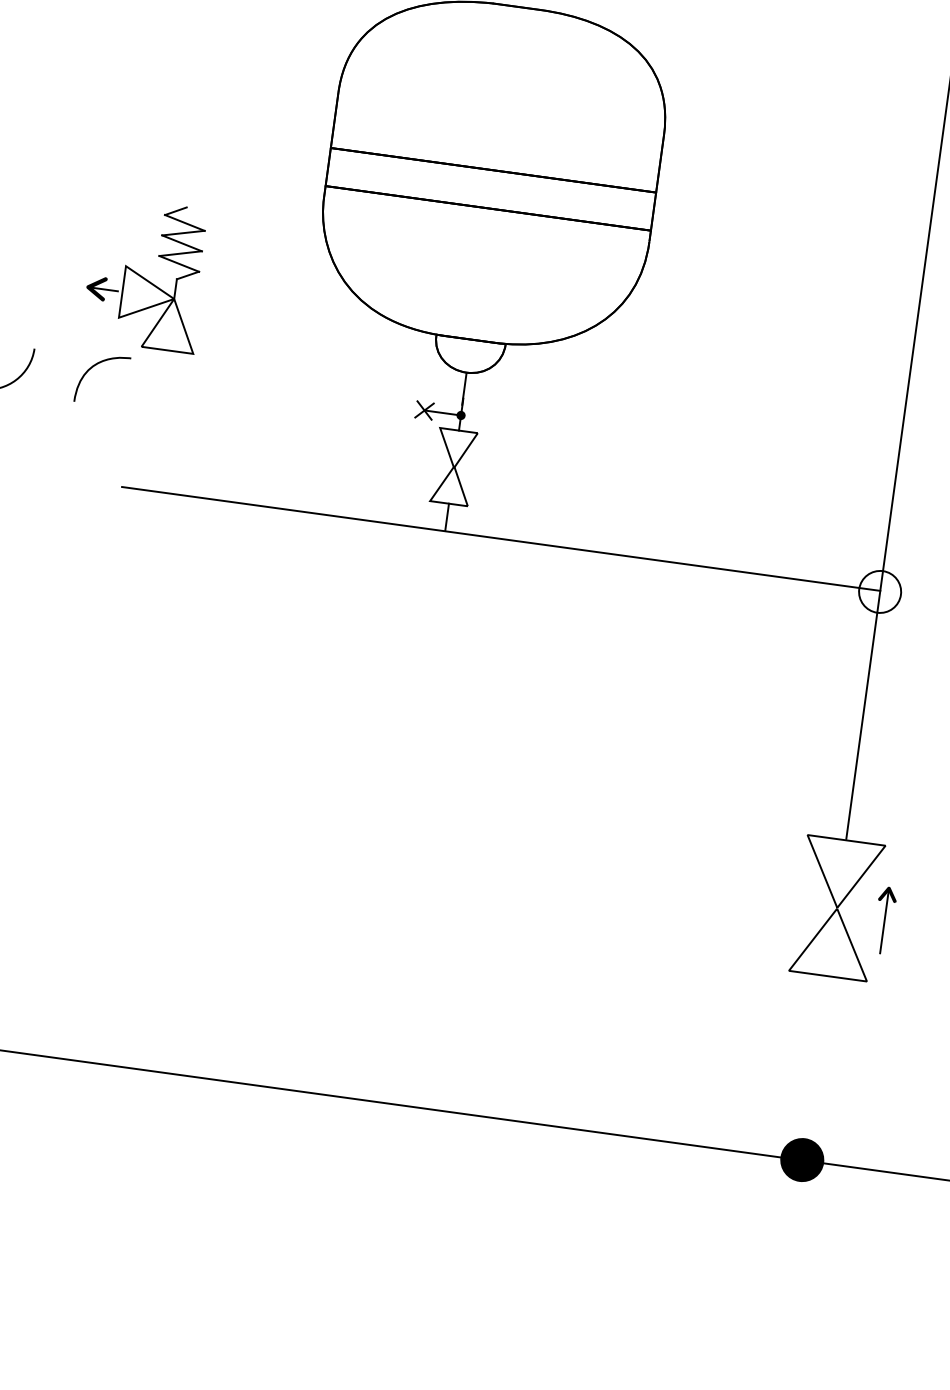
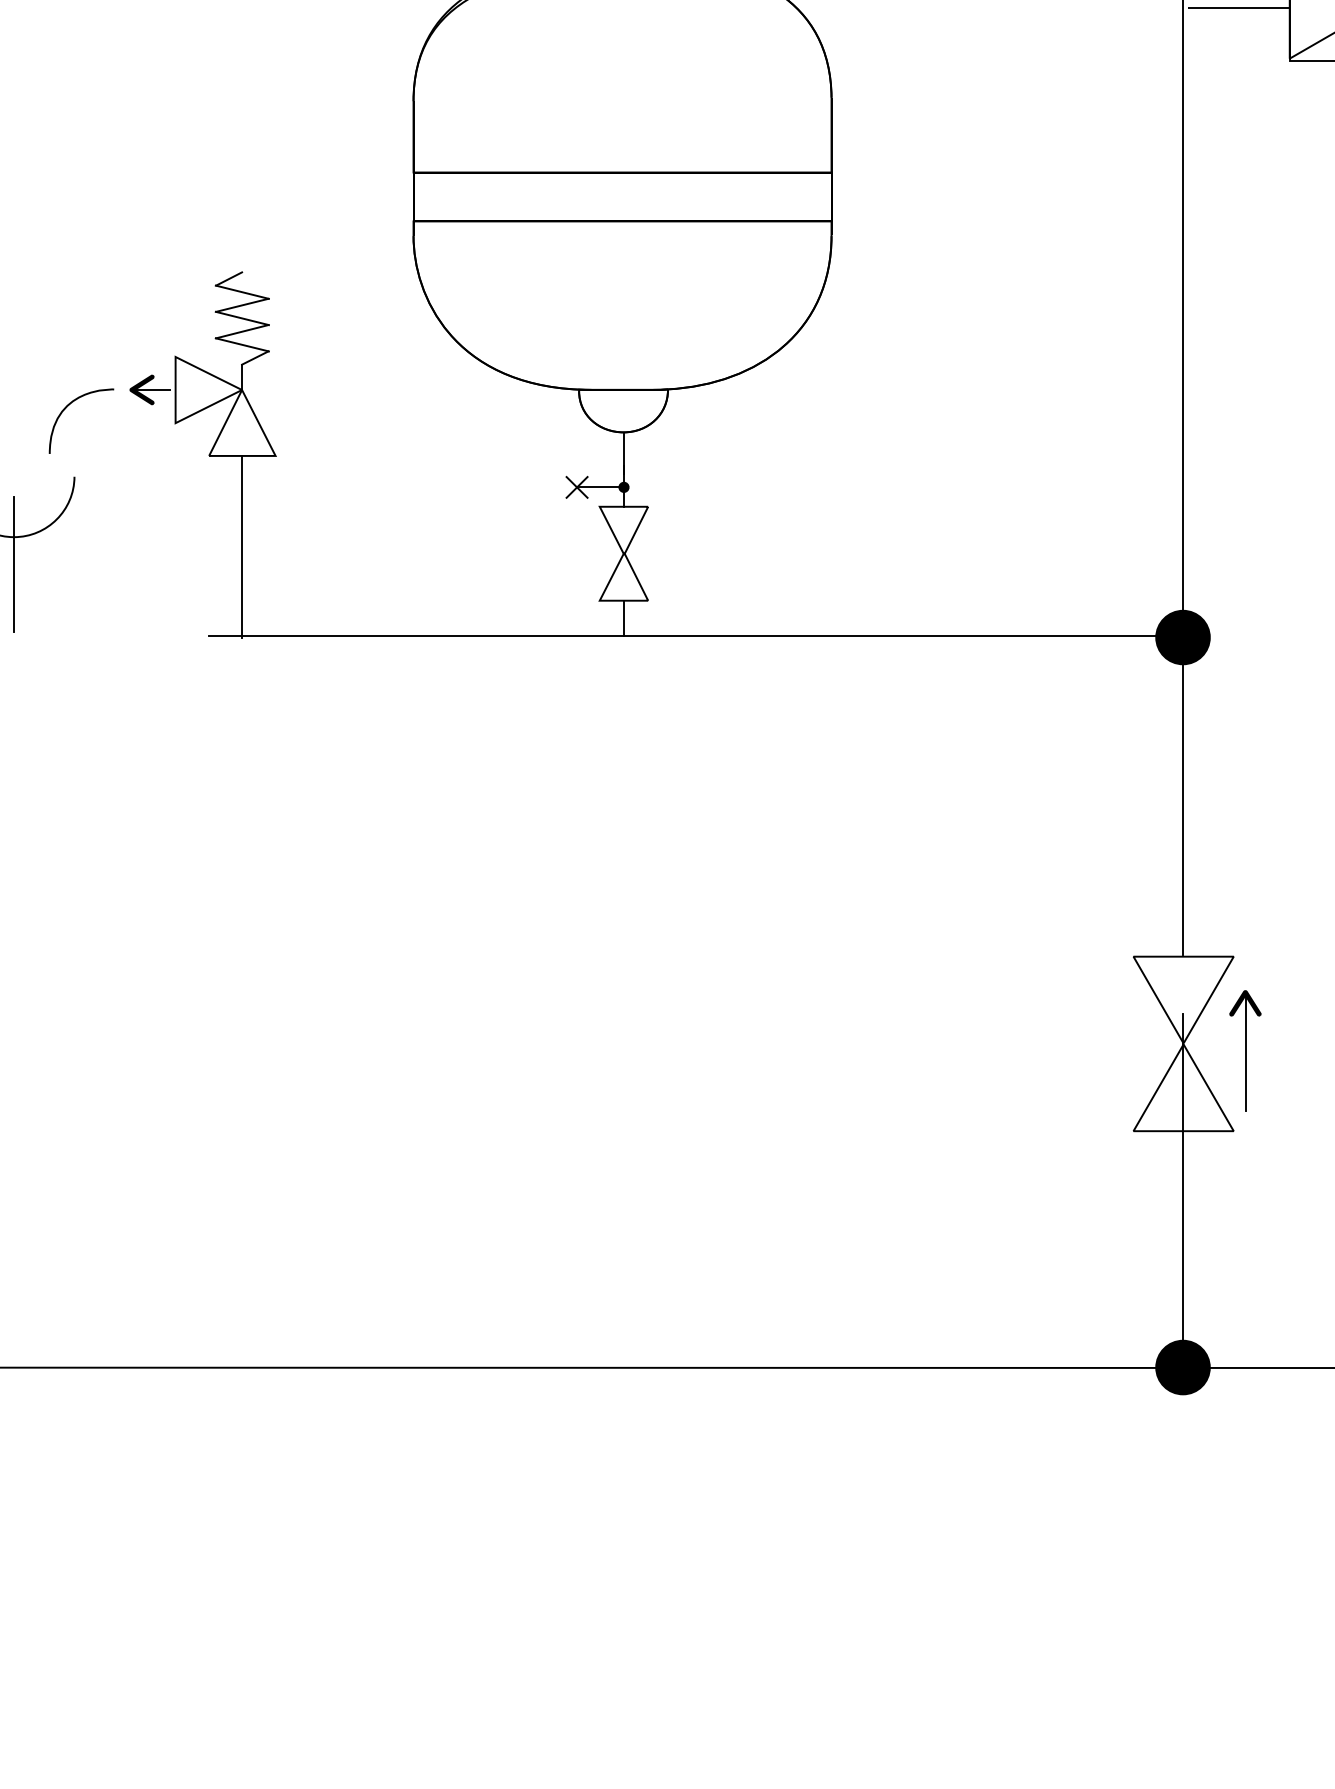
curve: (93, 366) -> (68, 406), moved
line: (157, 420) -> (242, 546), added
fill: (879, 591) -> (1182, 637), added
part: (884, 919) -> (1245, 1050), size x1.43
line: (821, 1022) -> (1183, 1190), added

